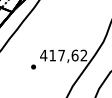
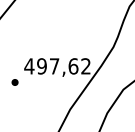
text: (52, 55) -> (41, 66), 417,62 -> 497,62

